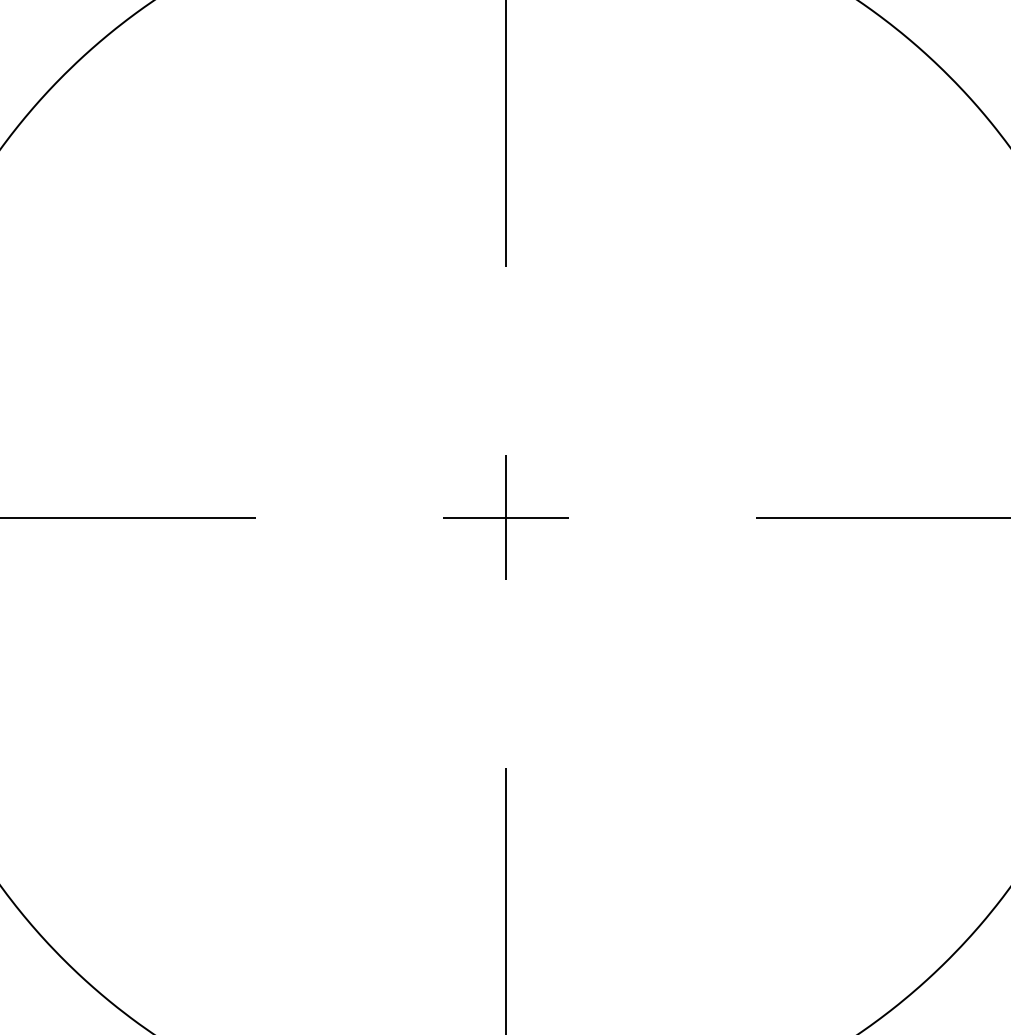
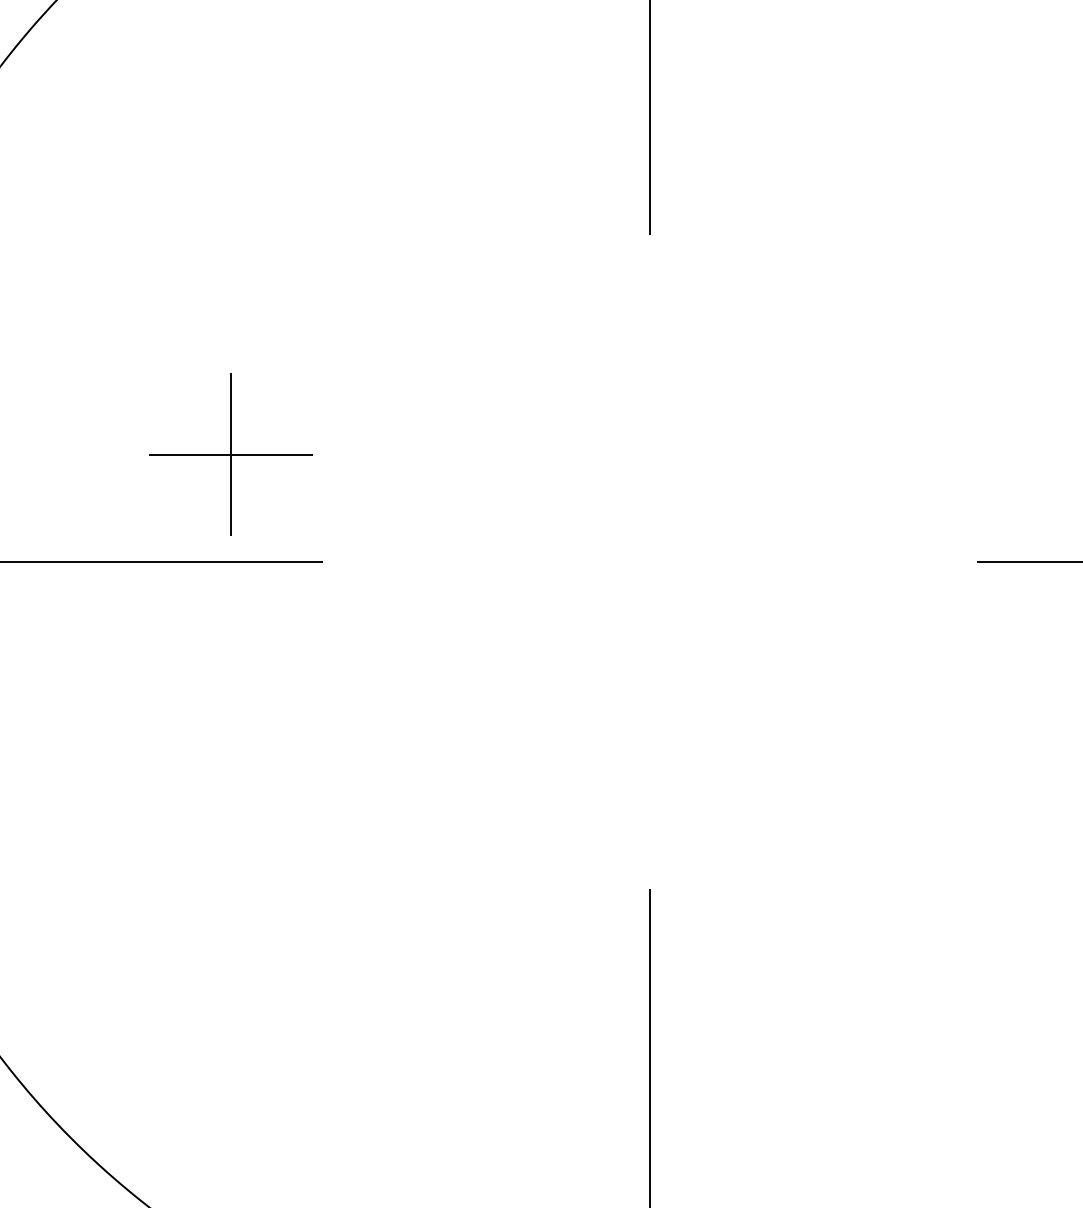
part: (505, 517) -> (230, 454), moved

